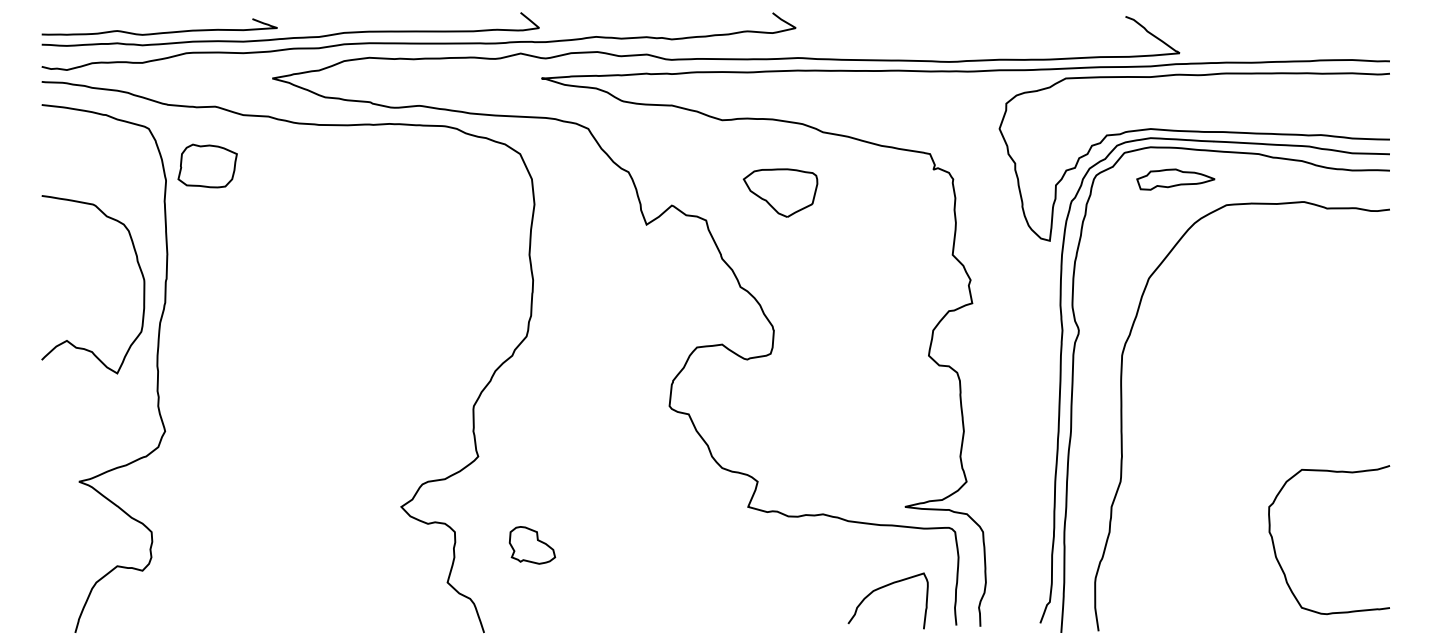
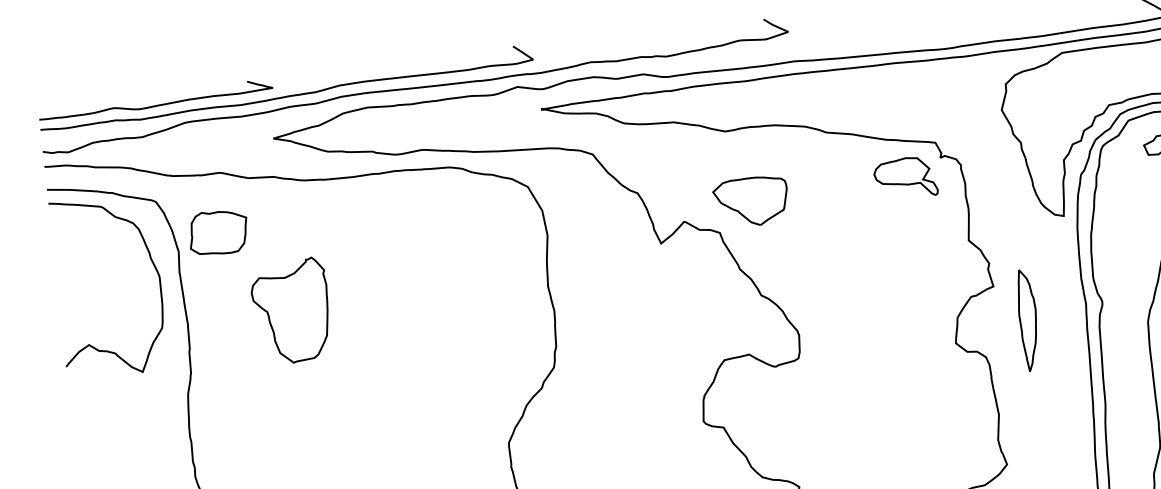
part: (896, 185) -> (905, 177), added
part: (780, 192) -> (751, 201), moved
part: (271, 252) -> (291, 311), added
curve: (137, 264) -> (151, 261), moved
part: (1003, 340) -> (1028, 320), added

